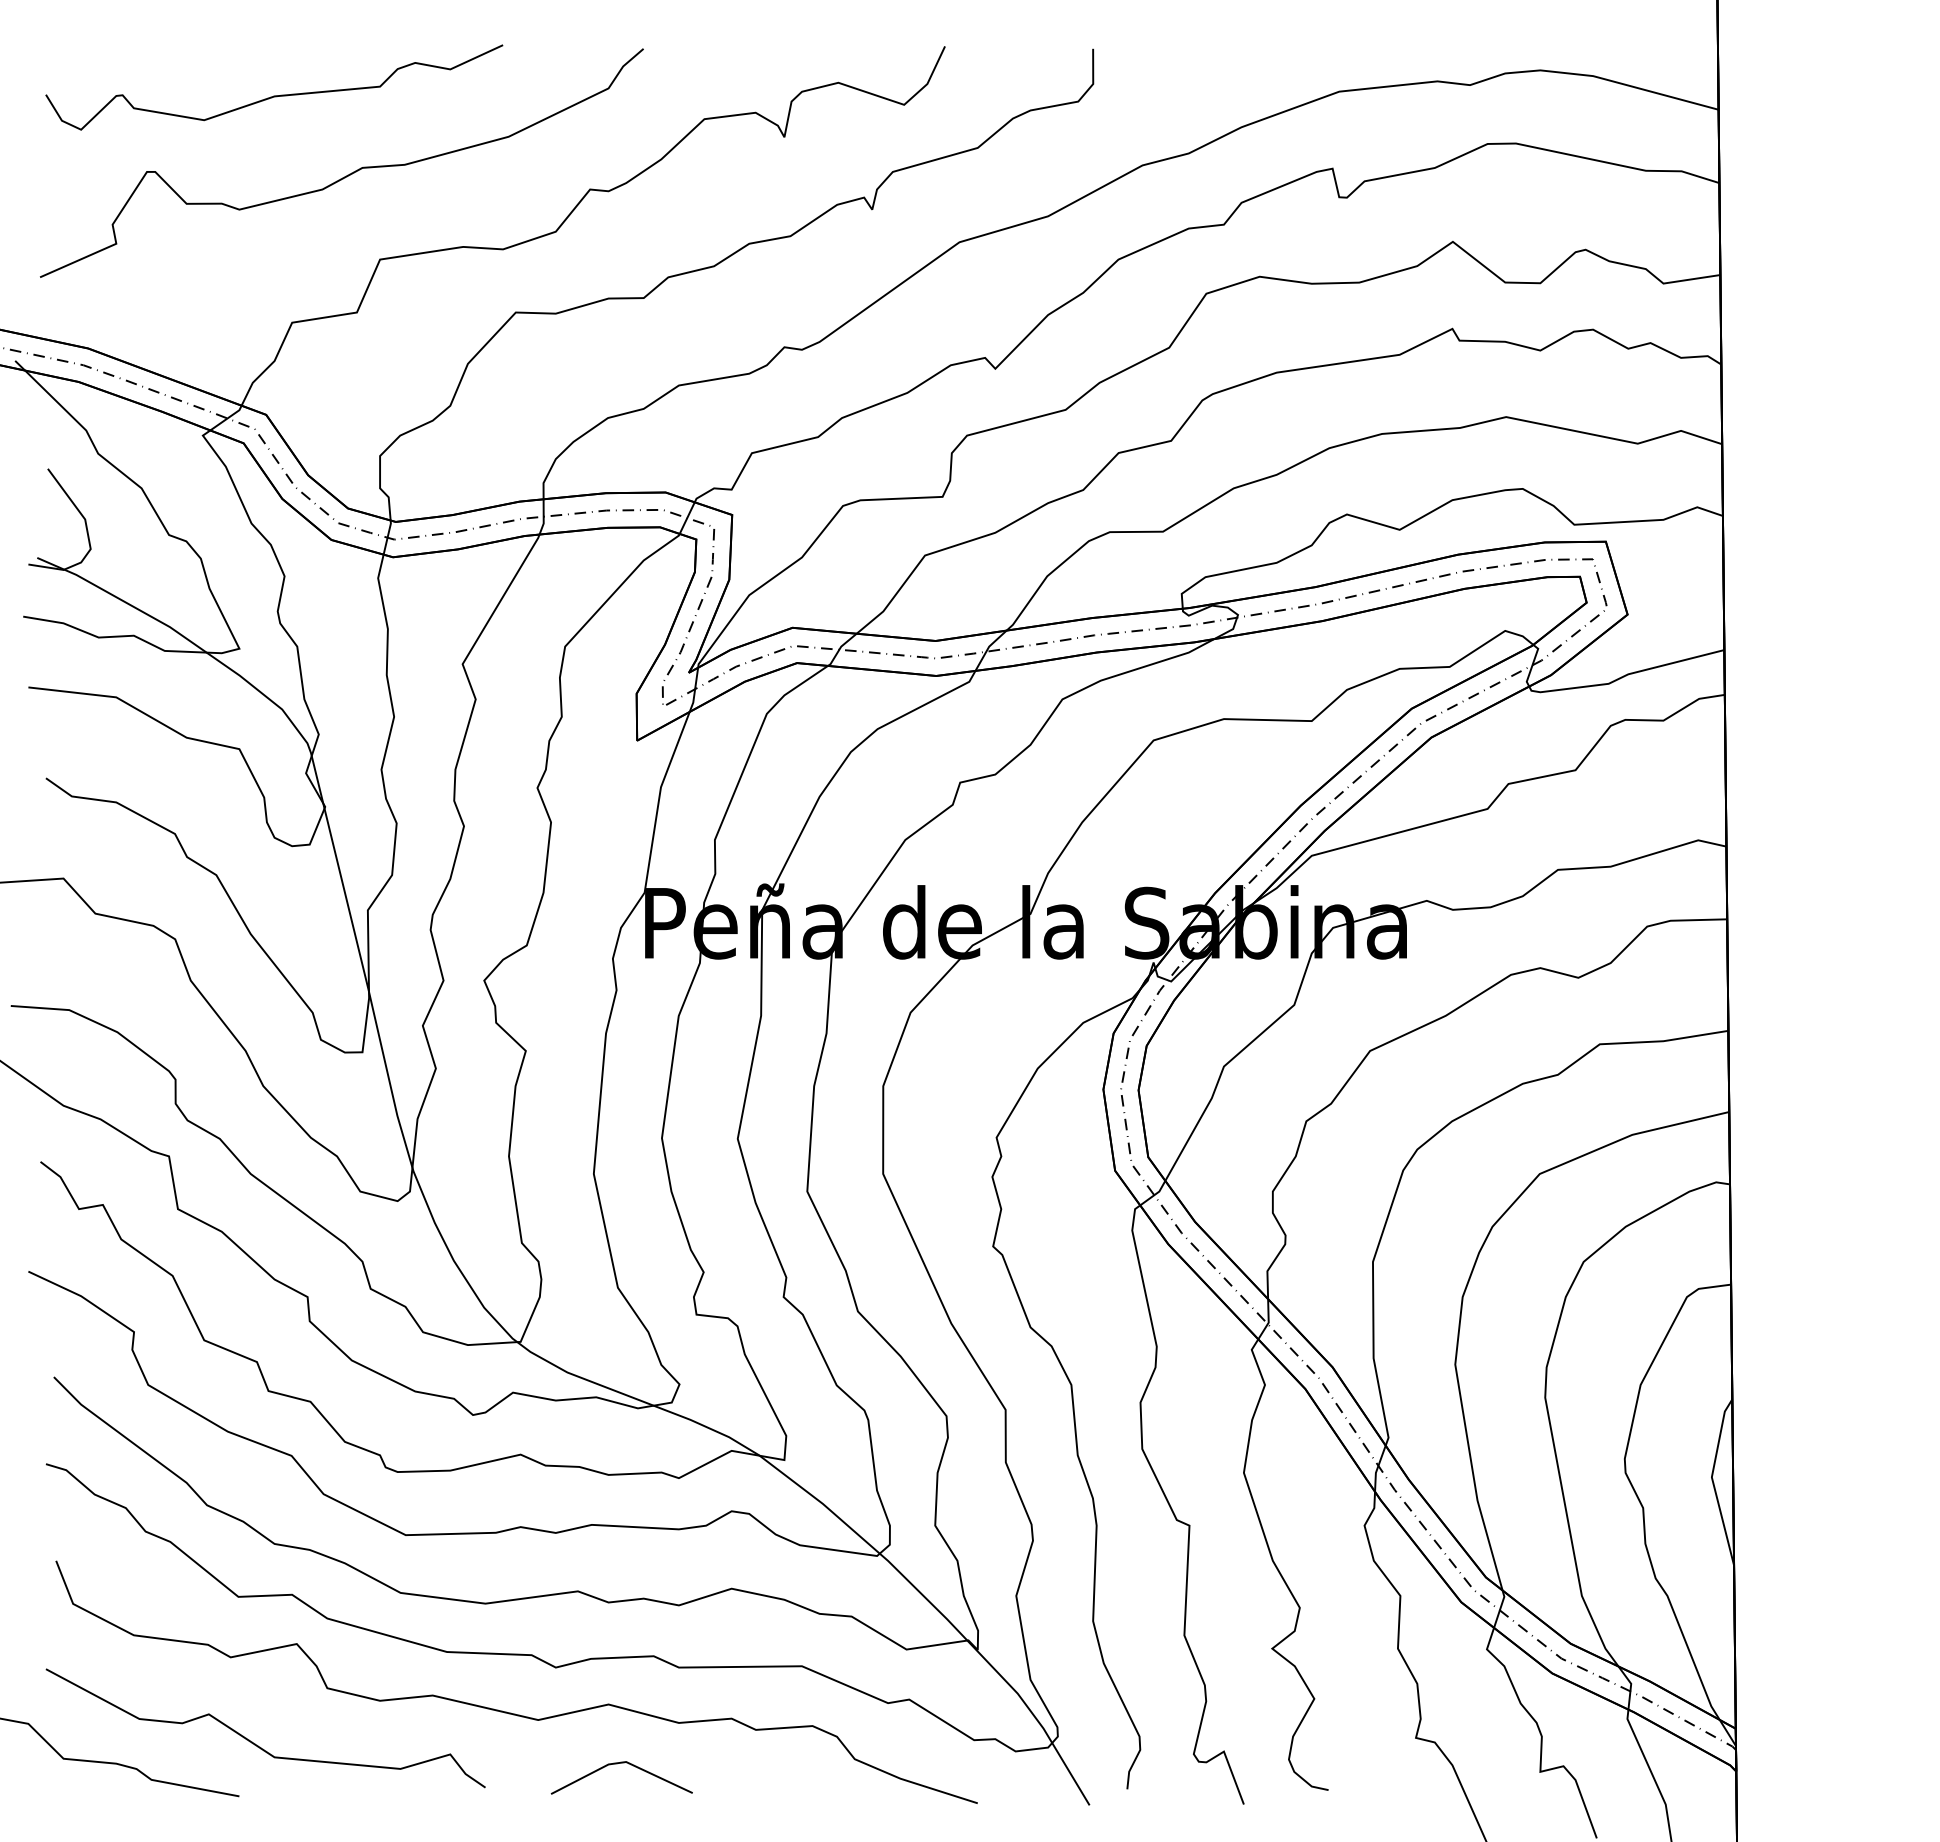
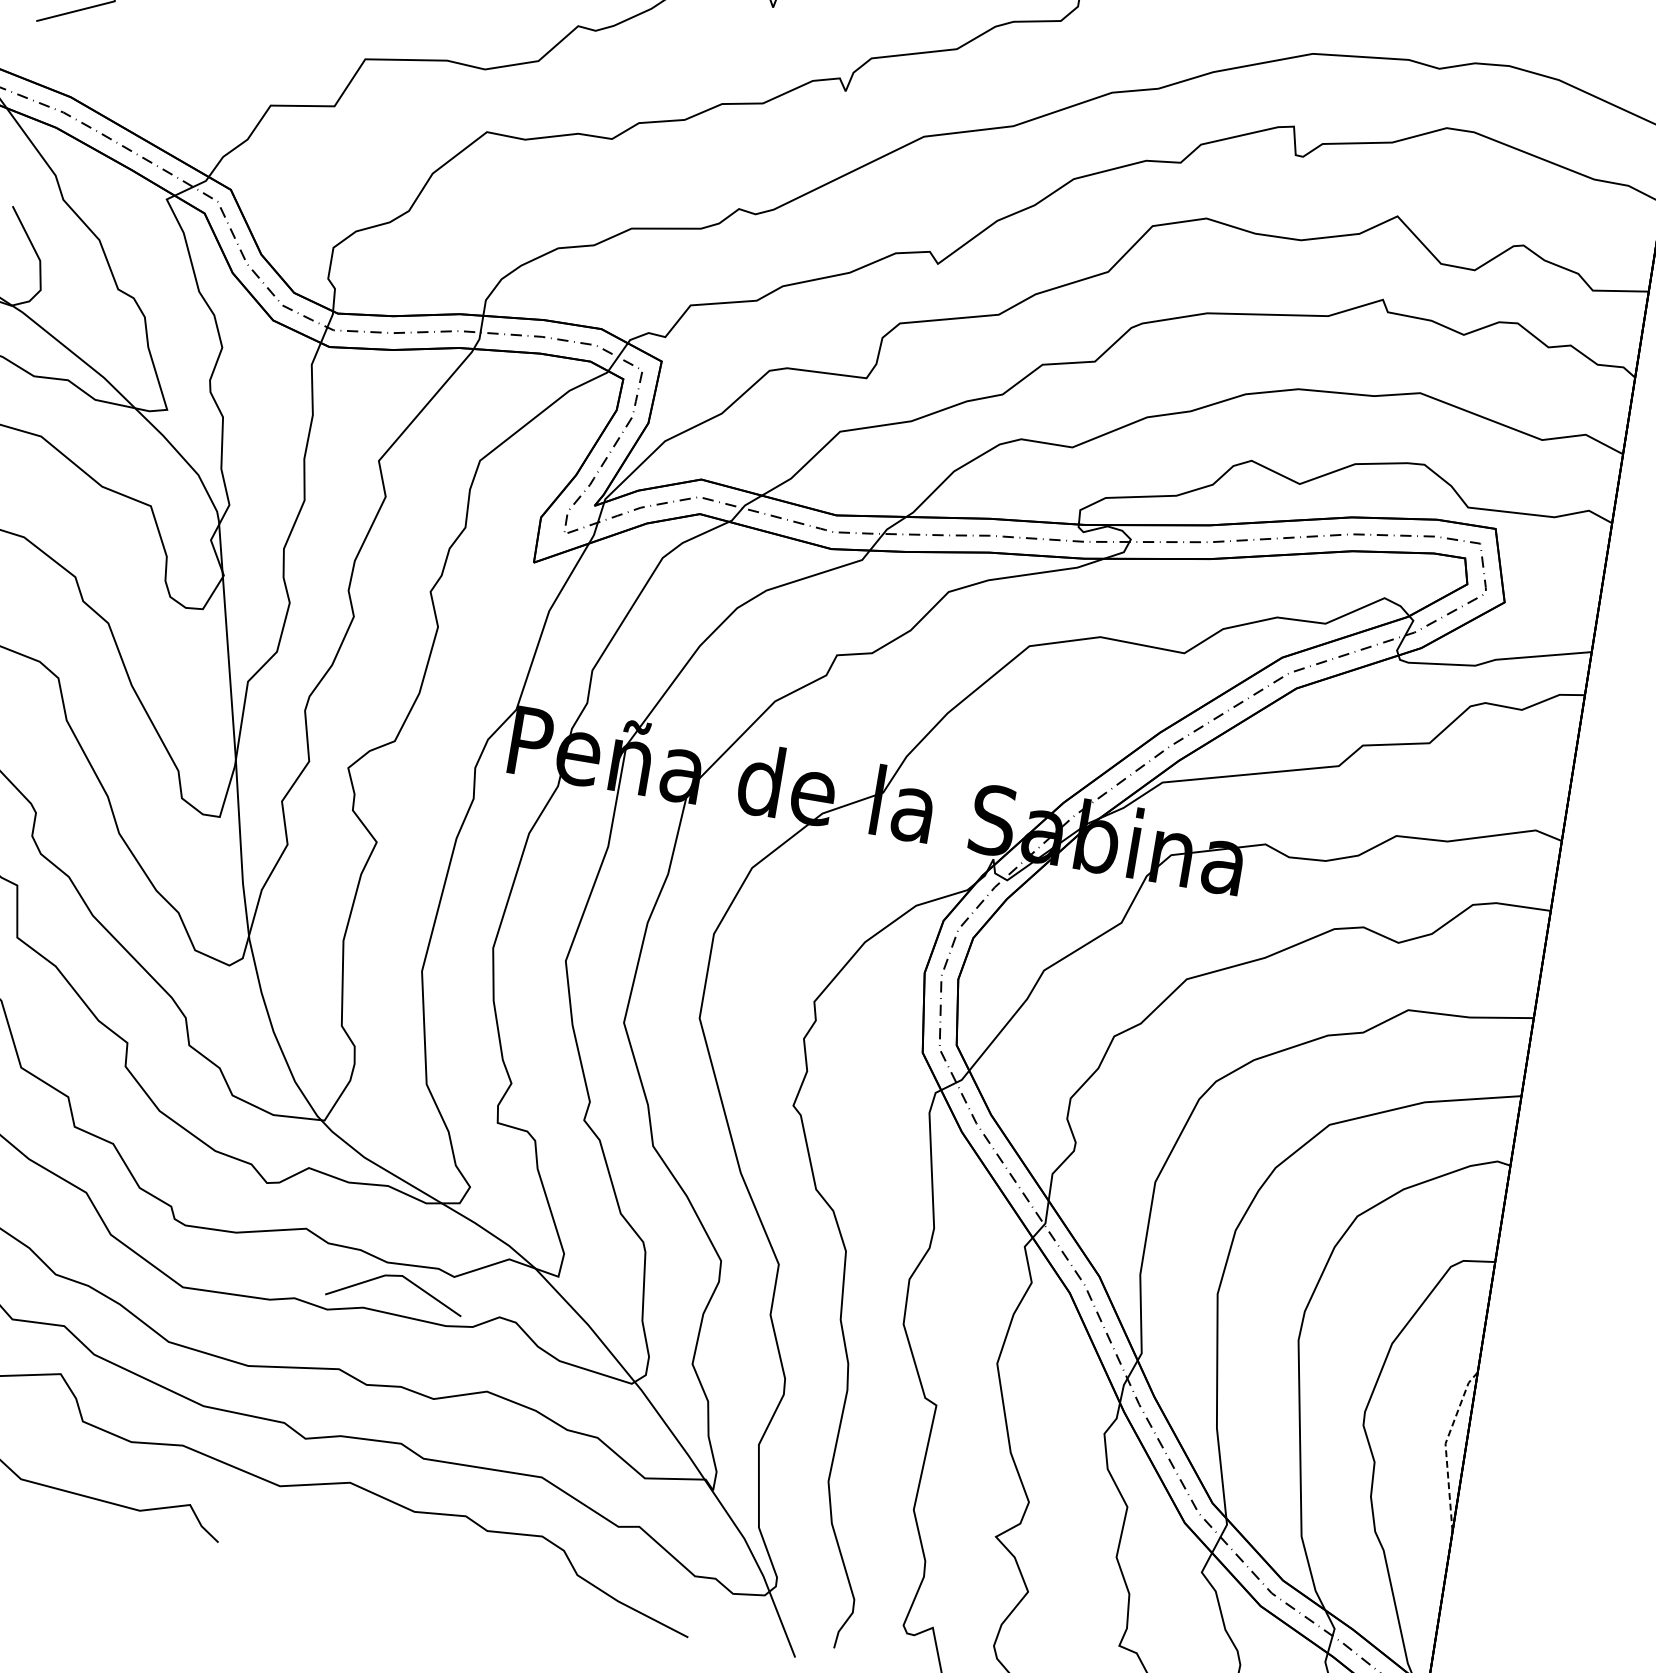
line: (1712, 1480) -> (1445, 1446), solid -> dashed
line: (617, 1764) -> (393, 1276), moved

